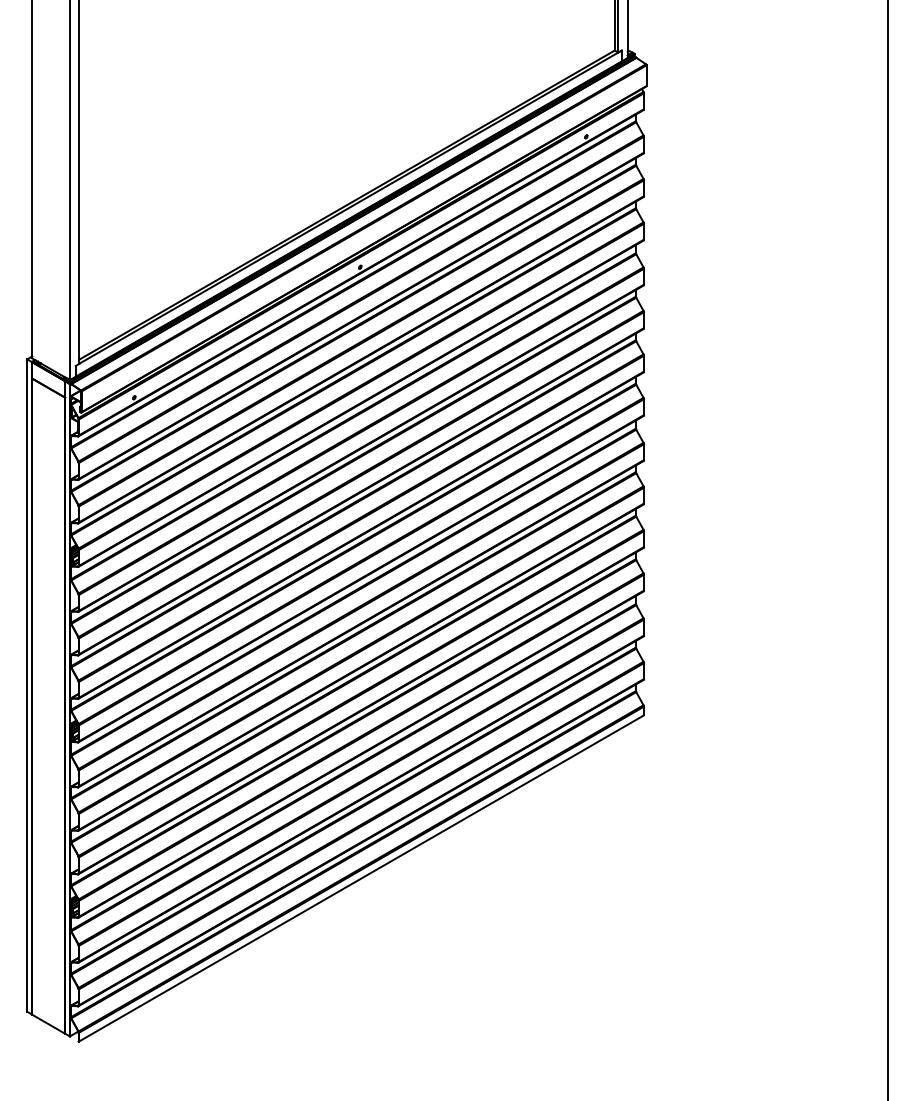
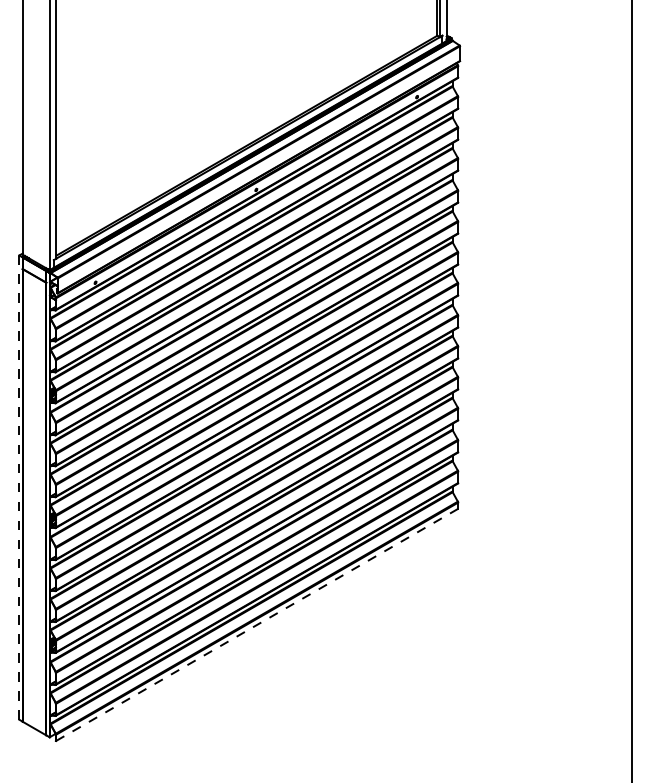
line: (27, 685) -> (19, 487), solid -> dashed
line: (361, 878) -> (257, 624), solid -> dashed

